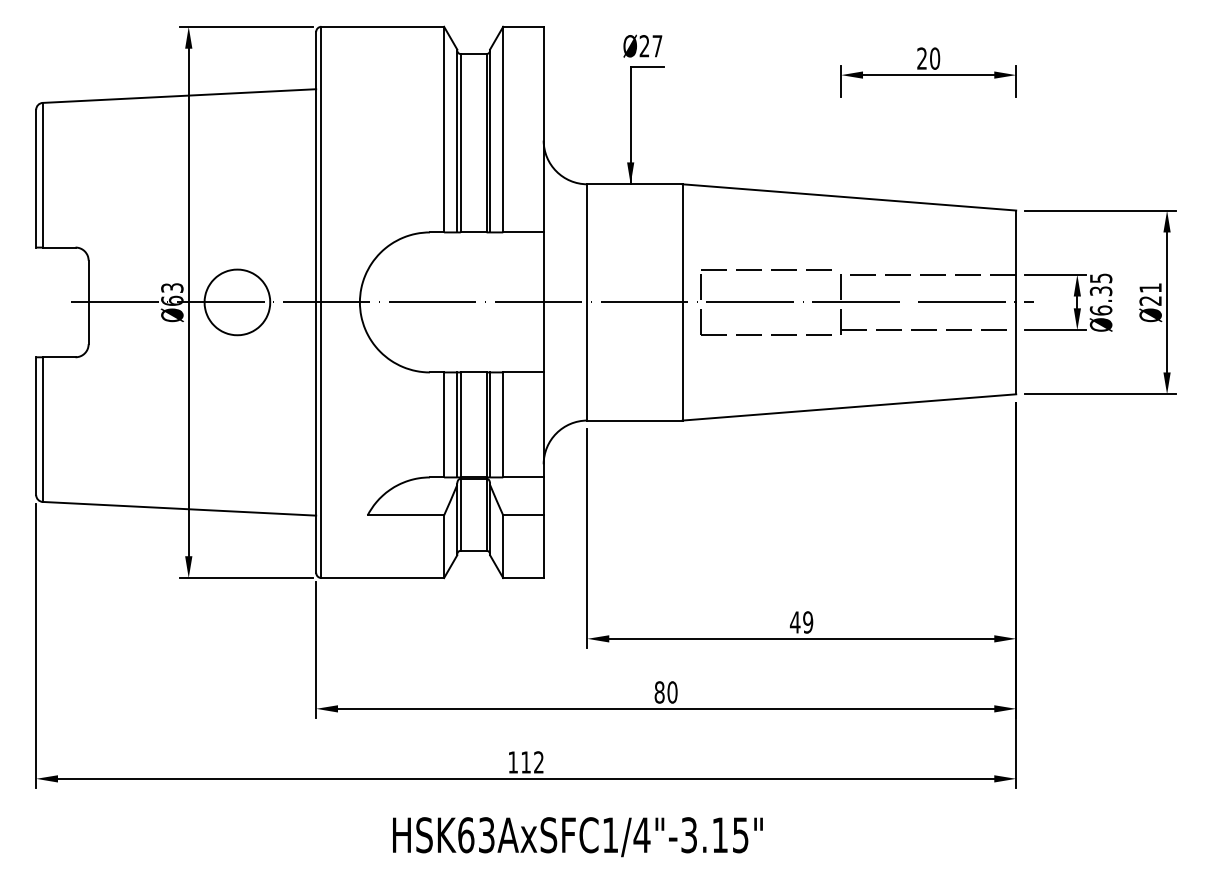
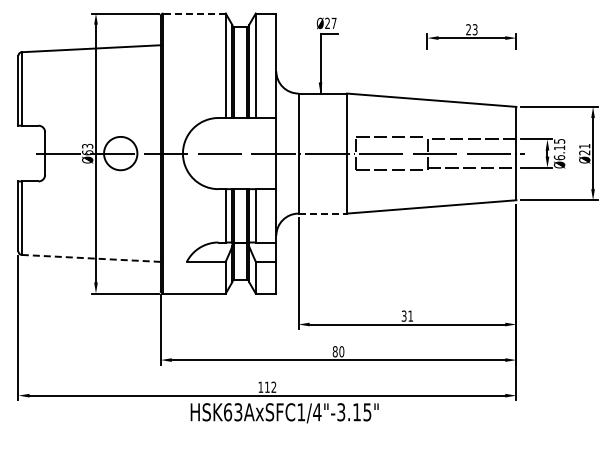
line: (382, 26) -> (194, 13), solid -> dashed
text: (933, 58) -> (474, 29), 20 -> 23
text: (1101, 290) -> (559, 147), Ø6.35 -> Ø6.15
line: (636, 420) -> (323, 213), solid -> dashed
line: (179, 508) -> (91, 258), solid -> dashed
text: (801, 621) -> (407, 315), 49 -> 31
text: (577, 837) -> (284, 413), moved

